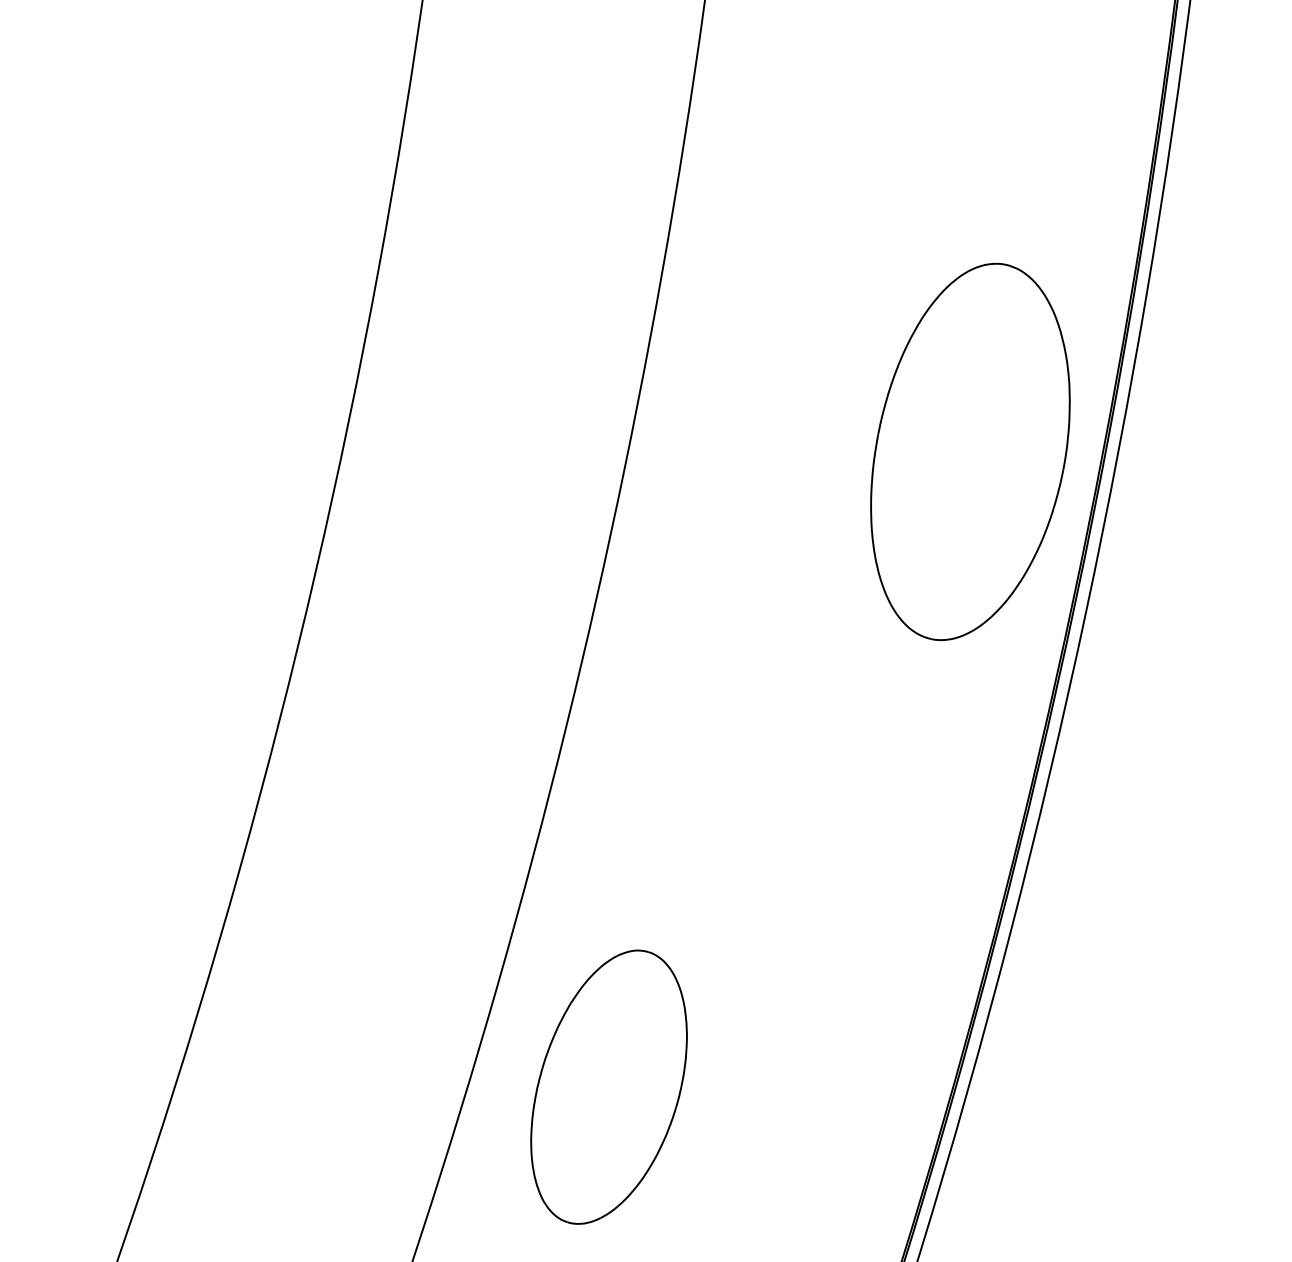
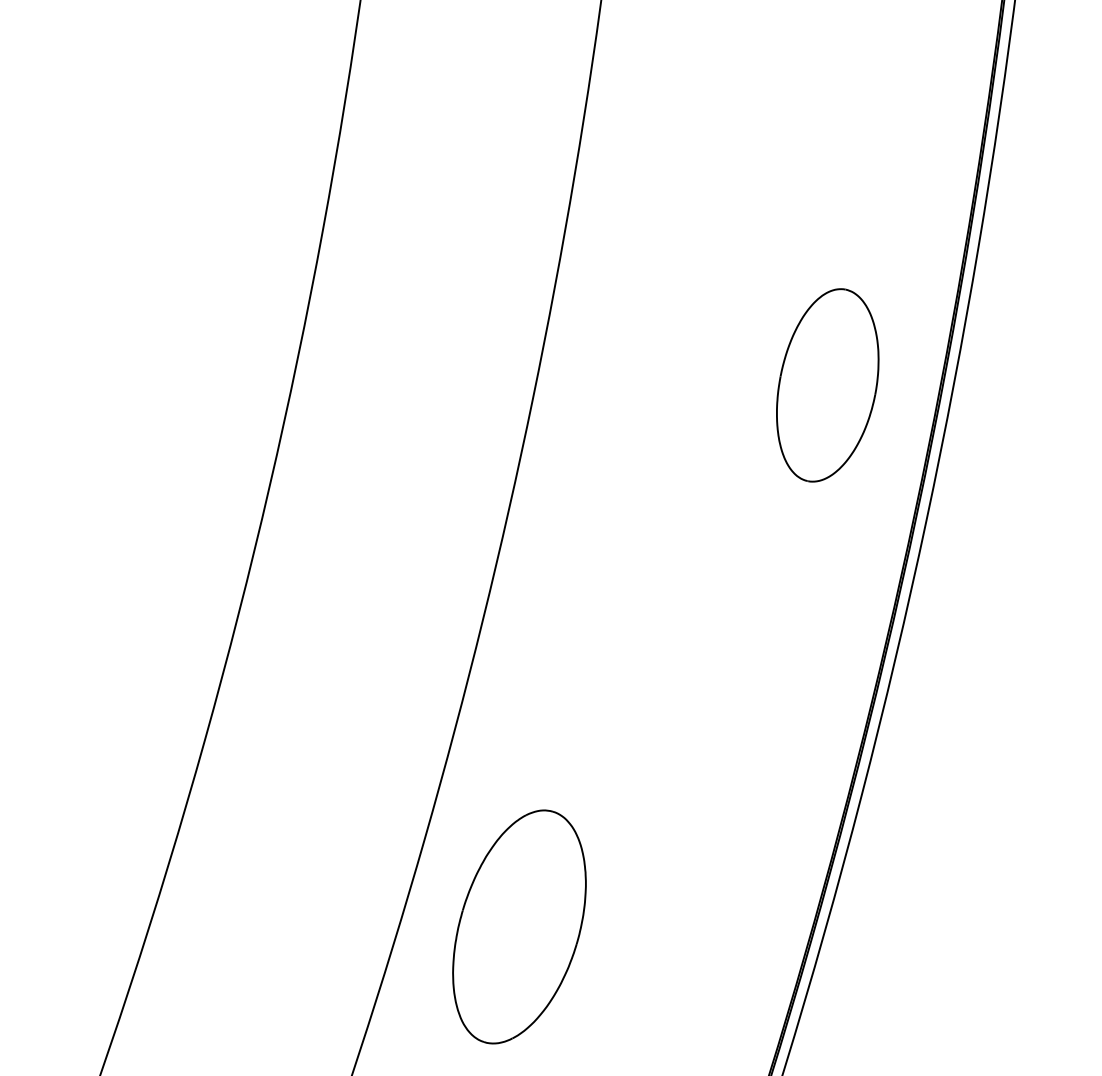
part: (970, 452) -> (827, 385), size x0.6

